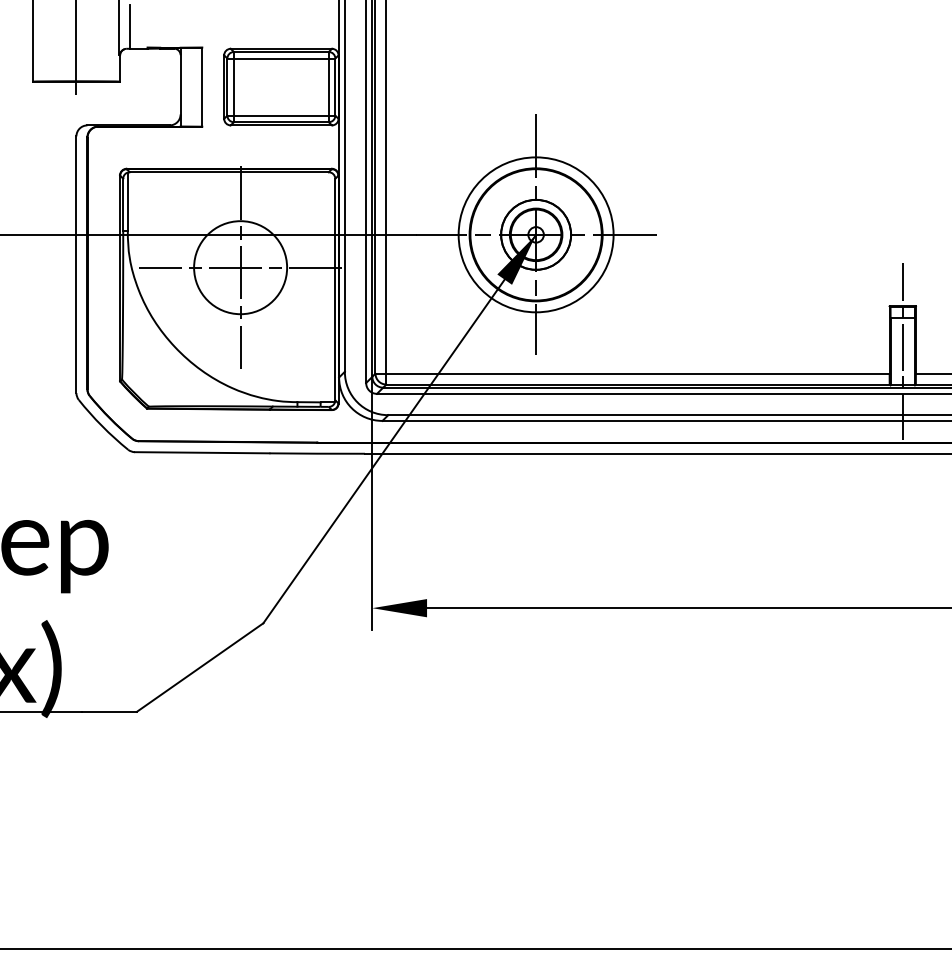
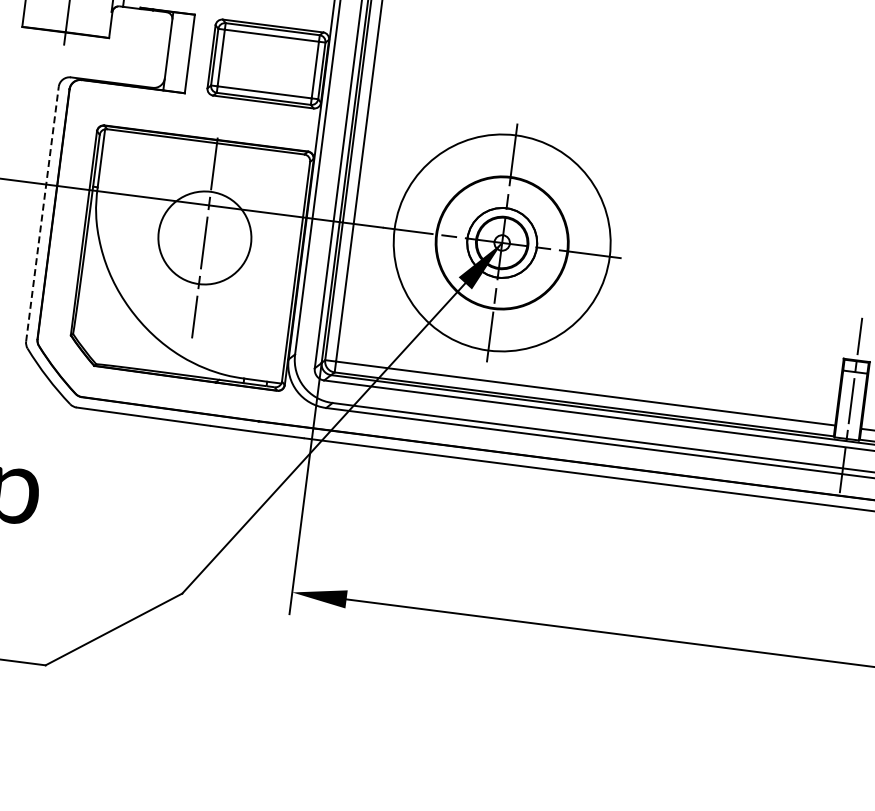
circle: (535, 234) -> (501, 242), size x1.4
line: (76, 264) -> (42, 213), solid -> dashed
line: (240, 267) -> (204, 237), removed

